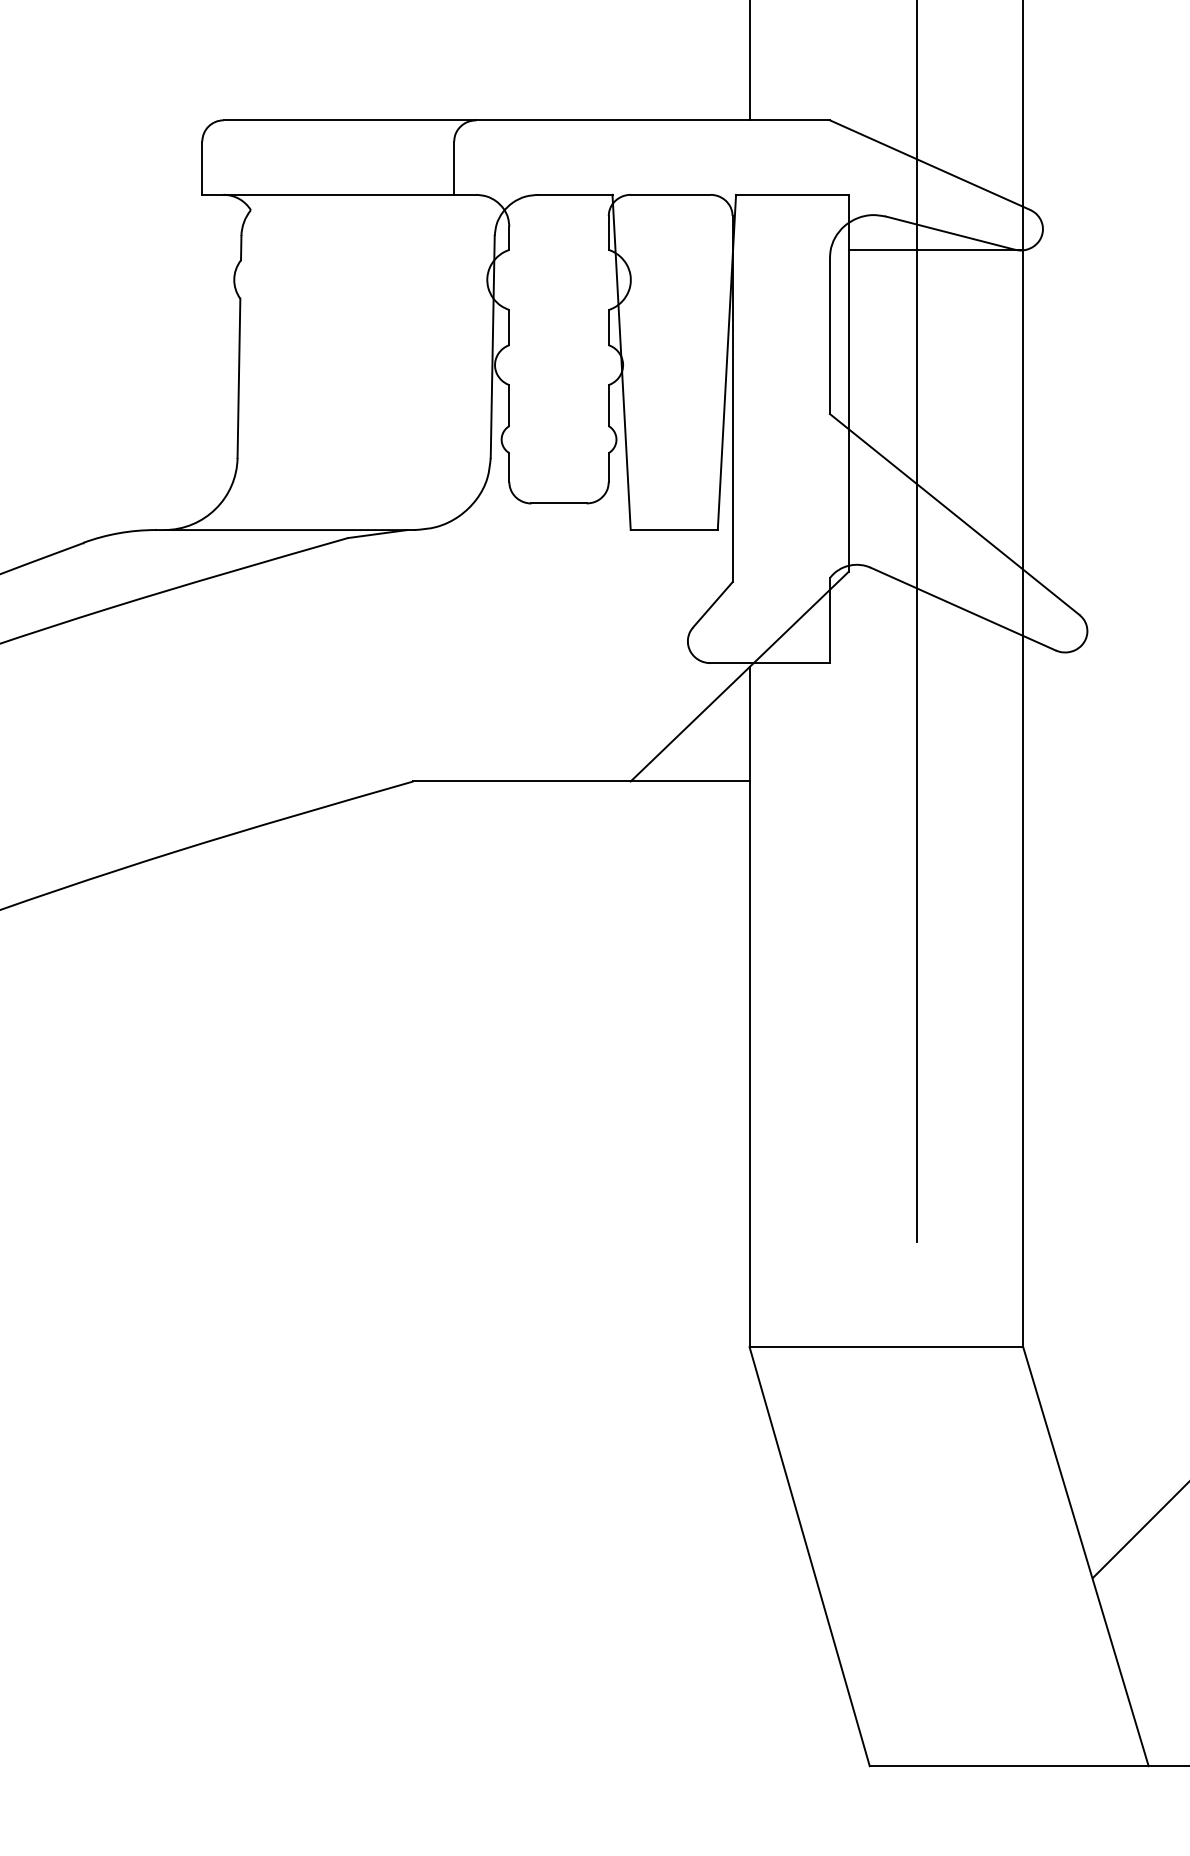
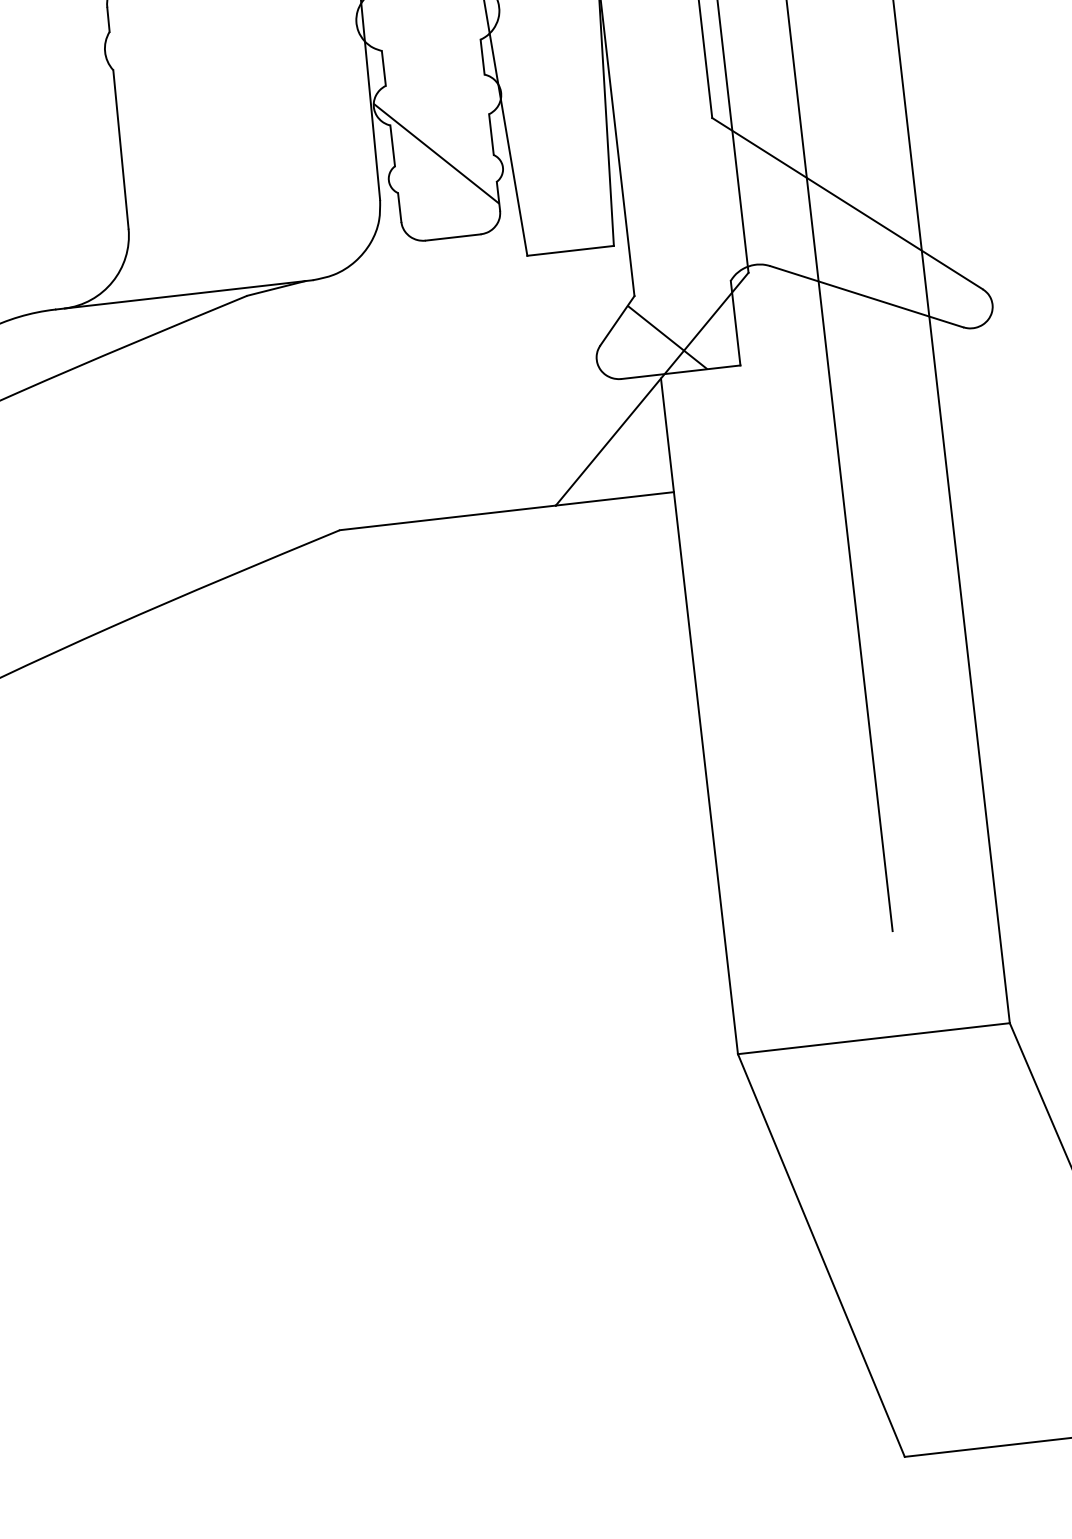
hatch: (645, 512) -> (540, 236), added

